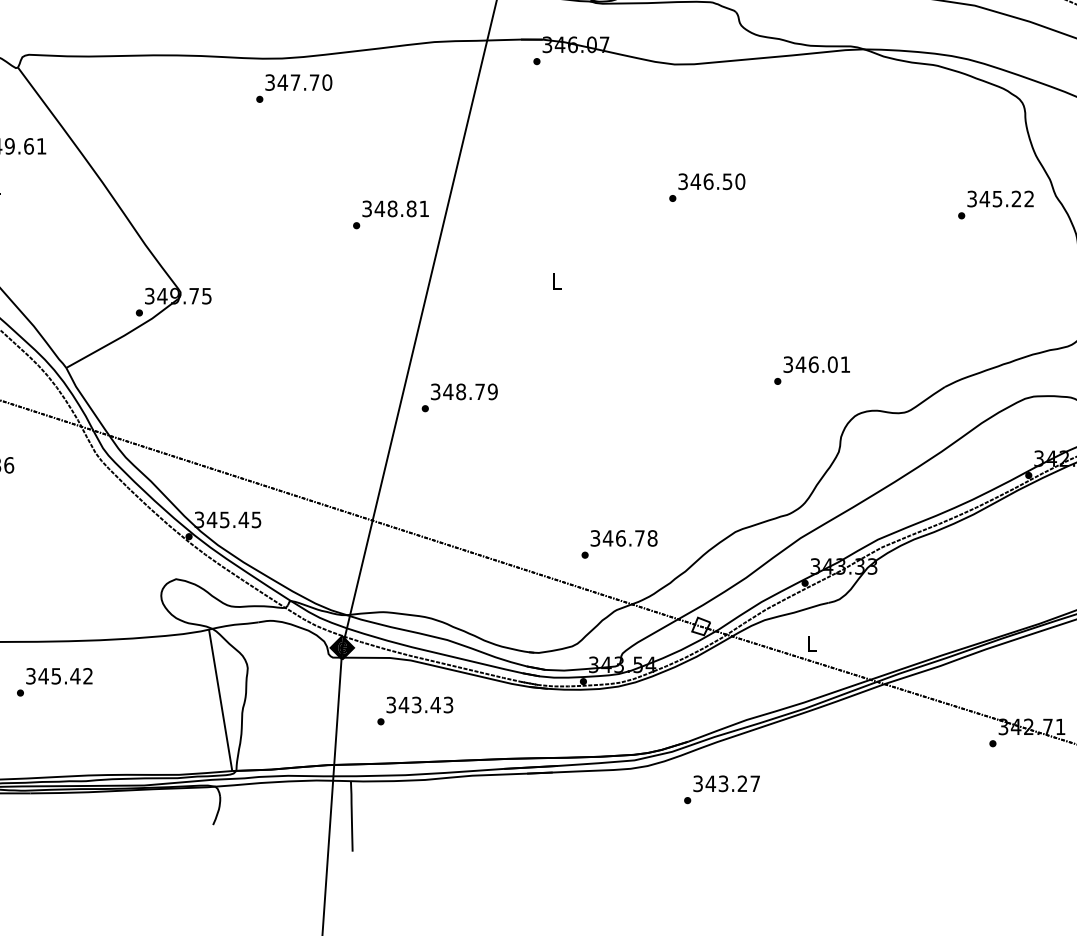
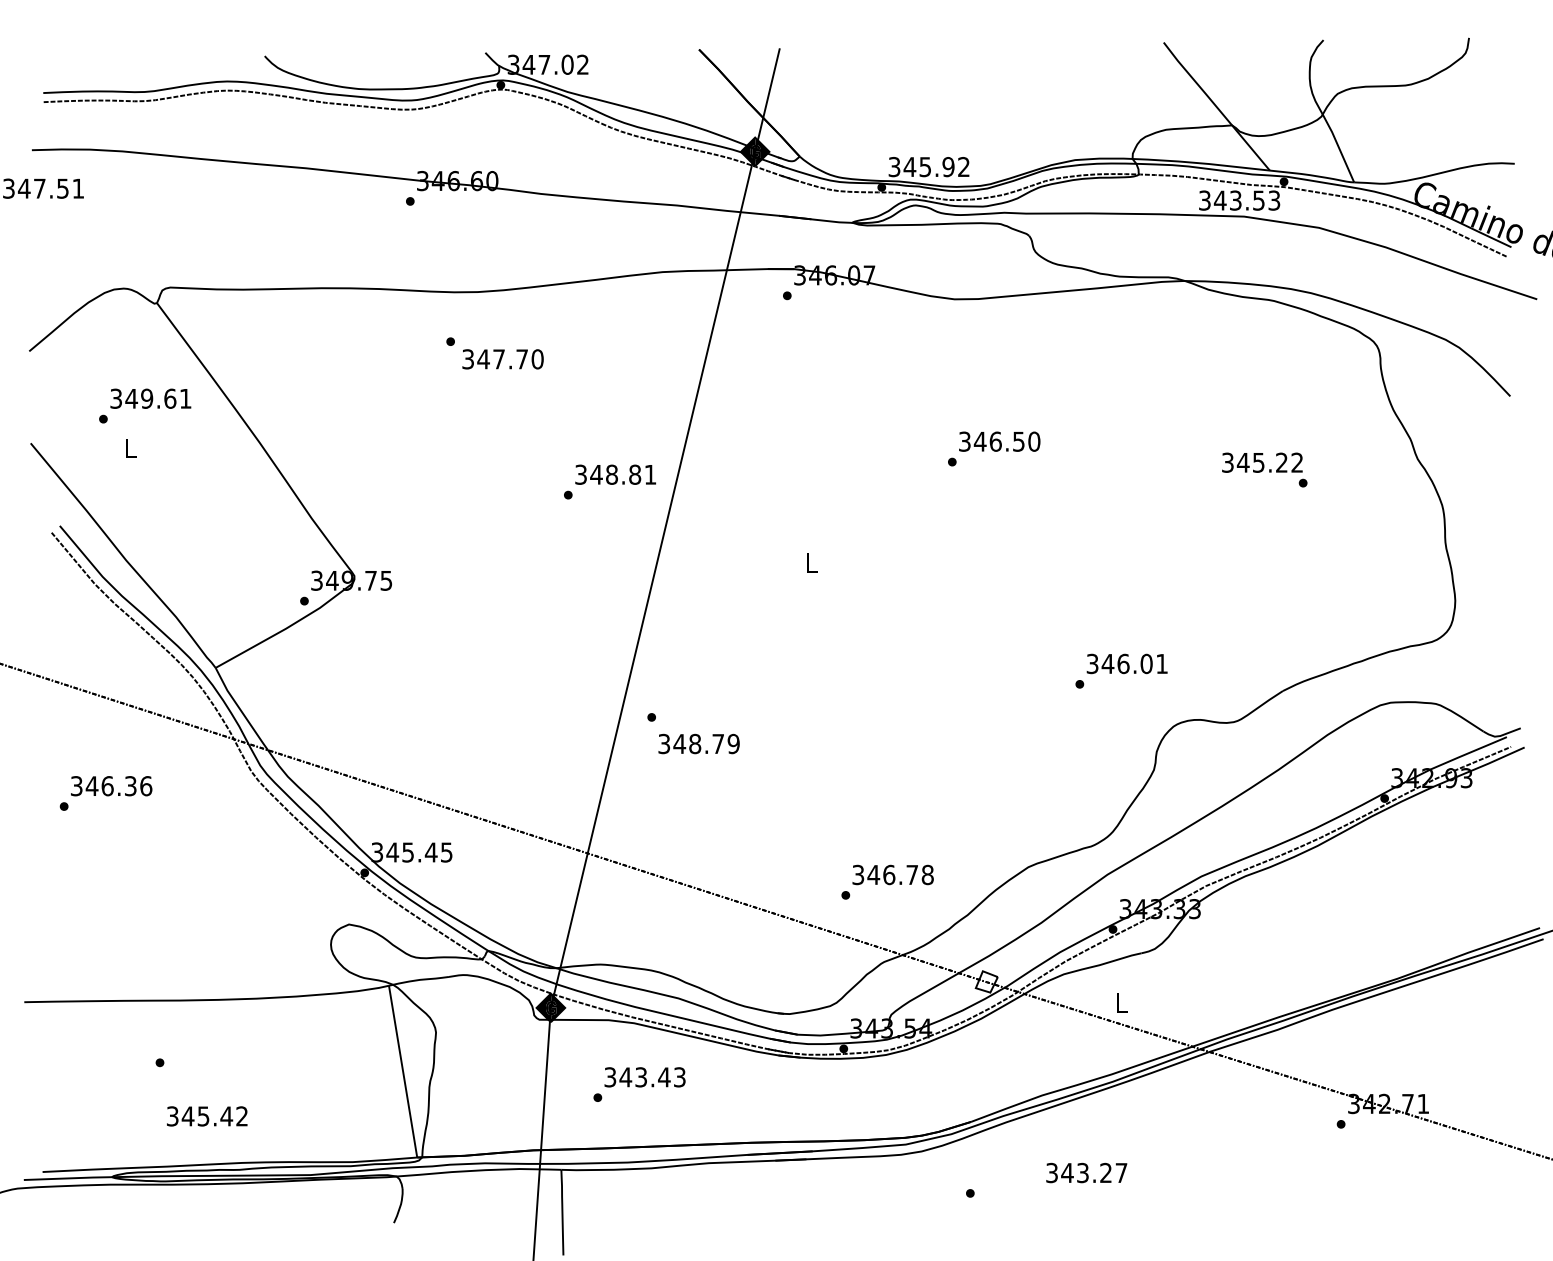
text: (298, 82) -> (502, 359), moved
text: (1000, 198) -> (1262, 462), moved
text: (463, 391) -> (698, 743), moved
text: (59, 676) -> (207, 1116), moved
text: (726, 783) -> (1086, 1172), moved

